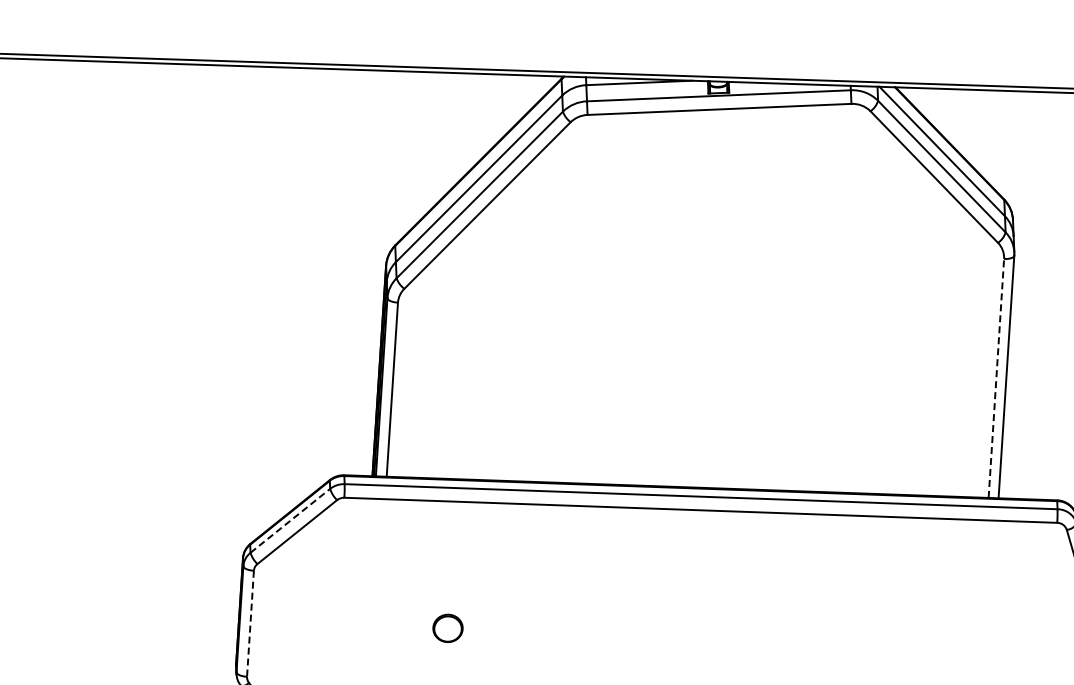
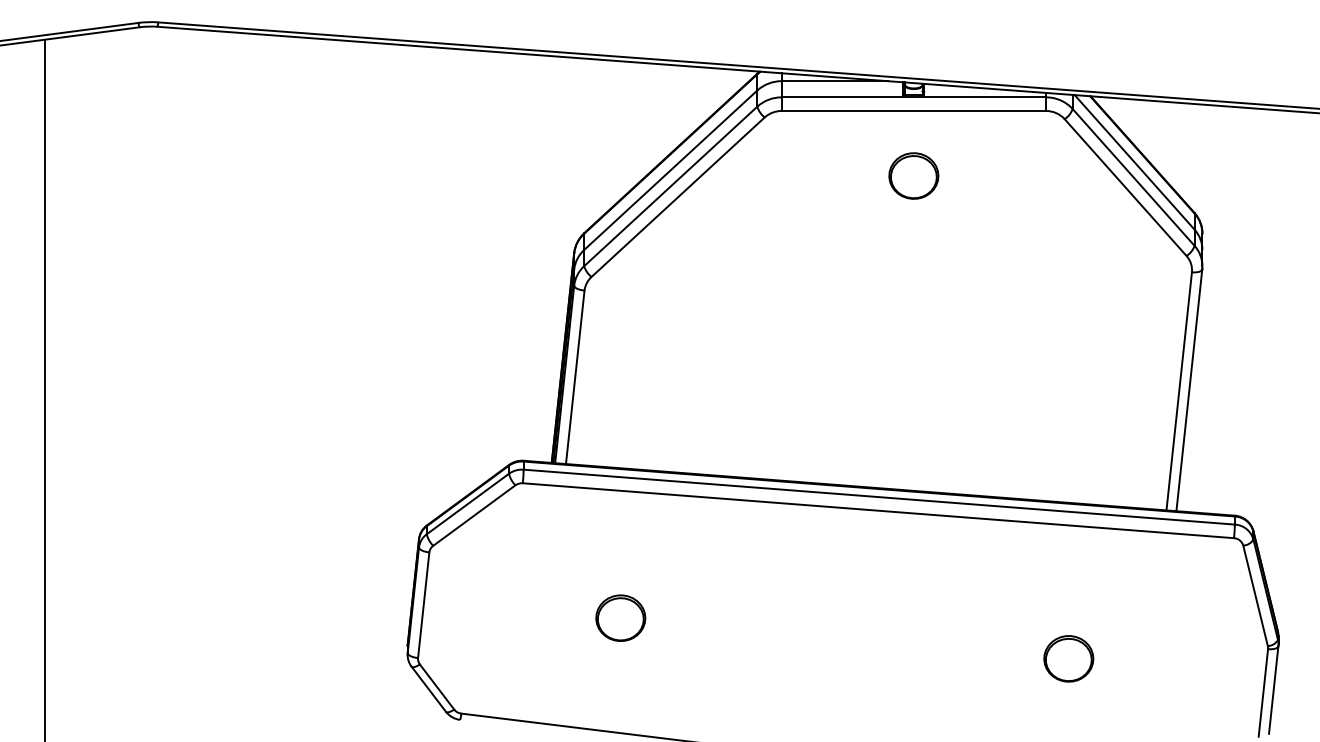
part: (721, 173) -> (913, 175), added
line: (996, 378) -> (1179, 391), dashed -> solid
line: (290, 520) -> (468, 503), dashed -> solid
line: (250, 624) -> (423, 605), dashed -> solid
part: (447, 627) -> (620, 617), size x1.67
part: (896, 649) -> (1068, 658), added

